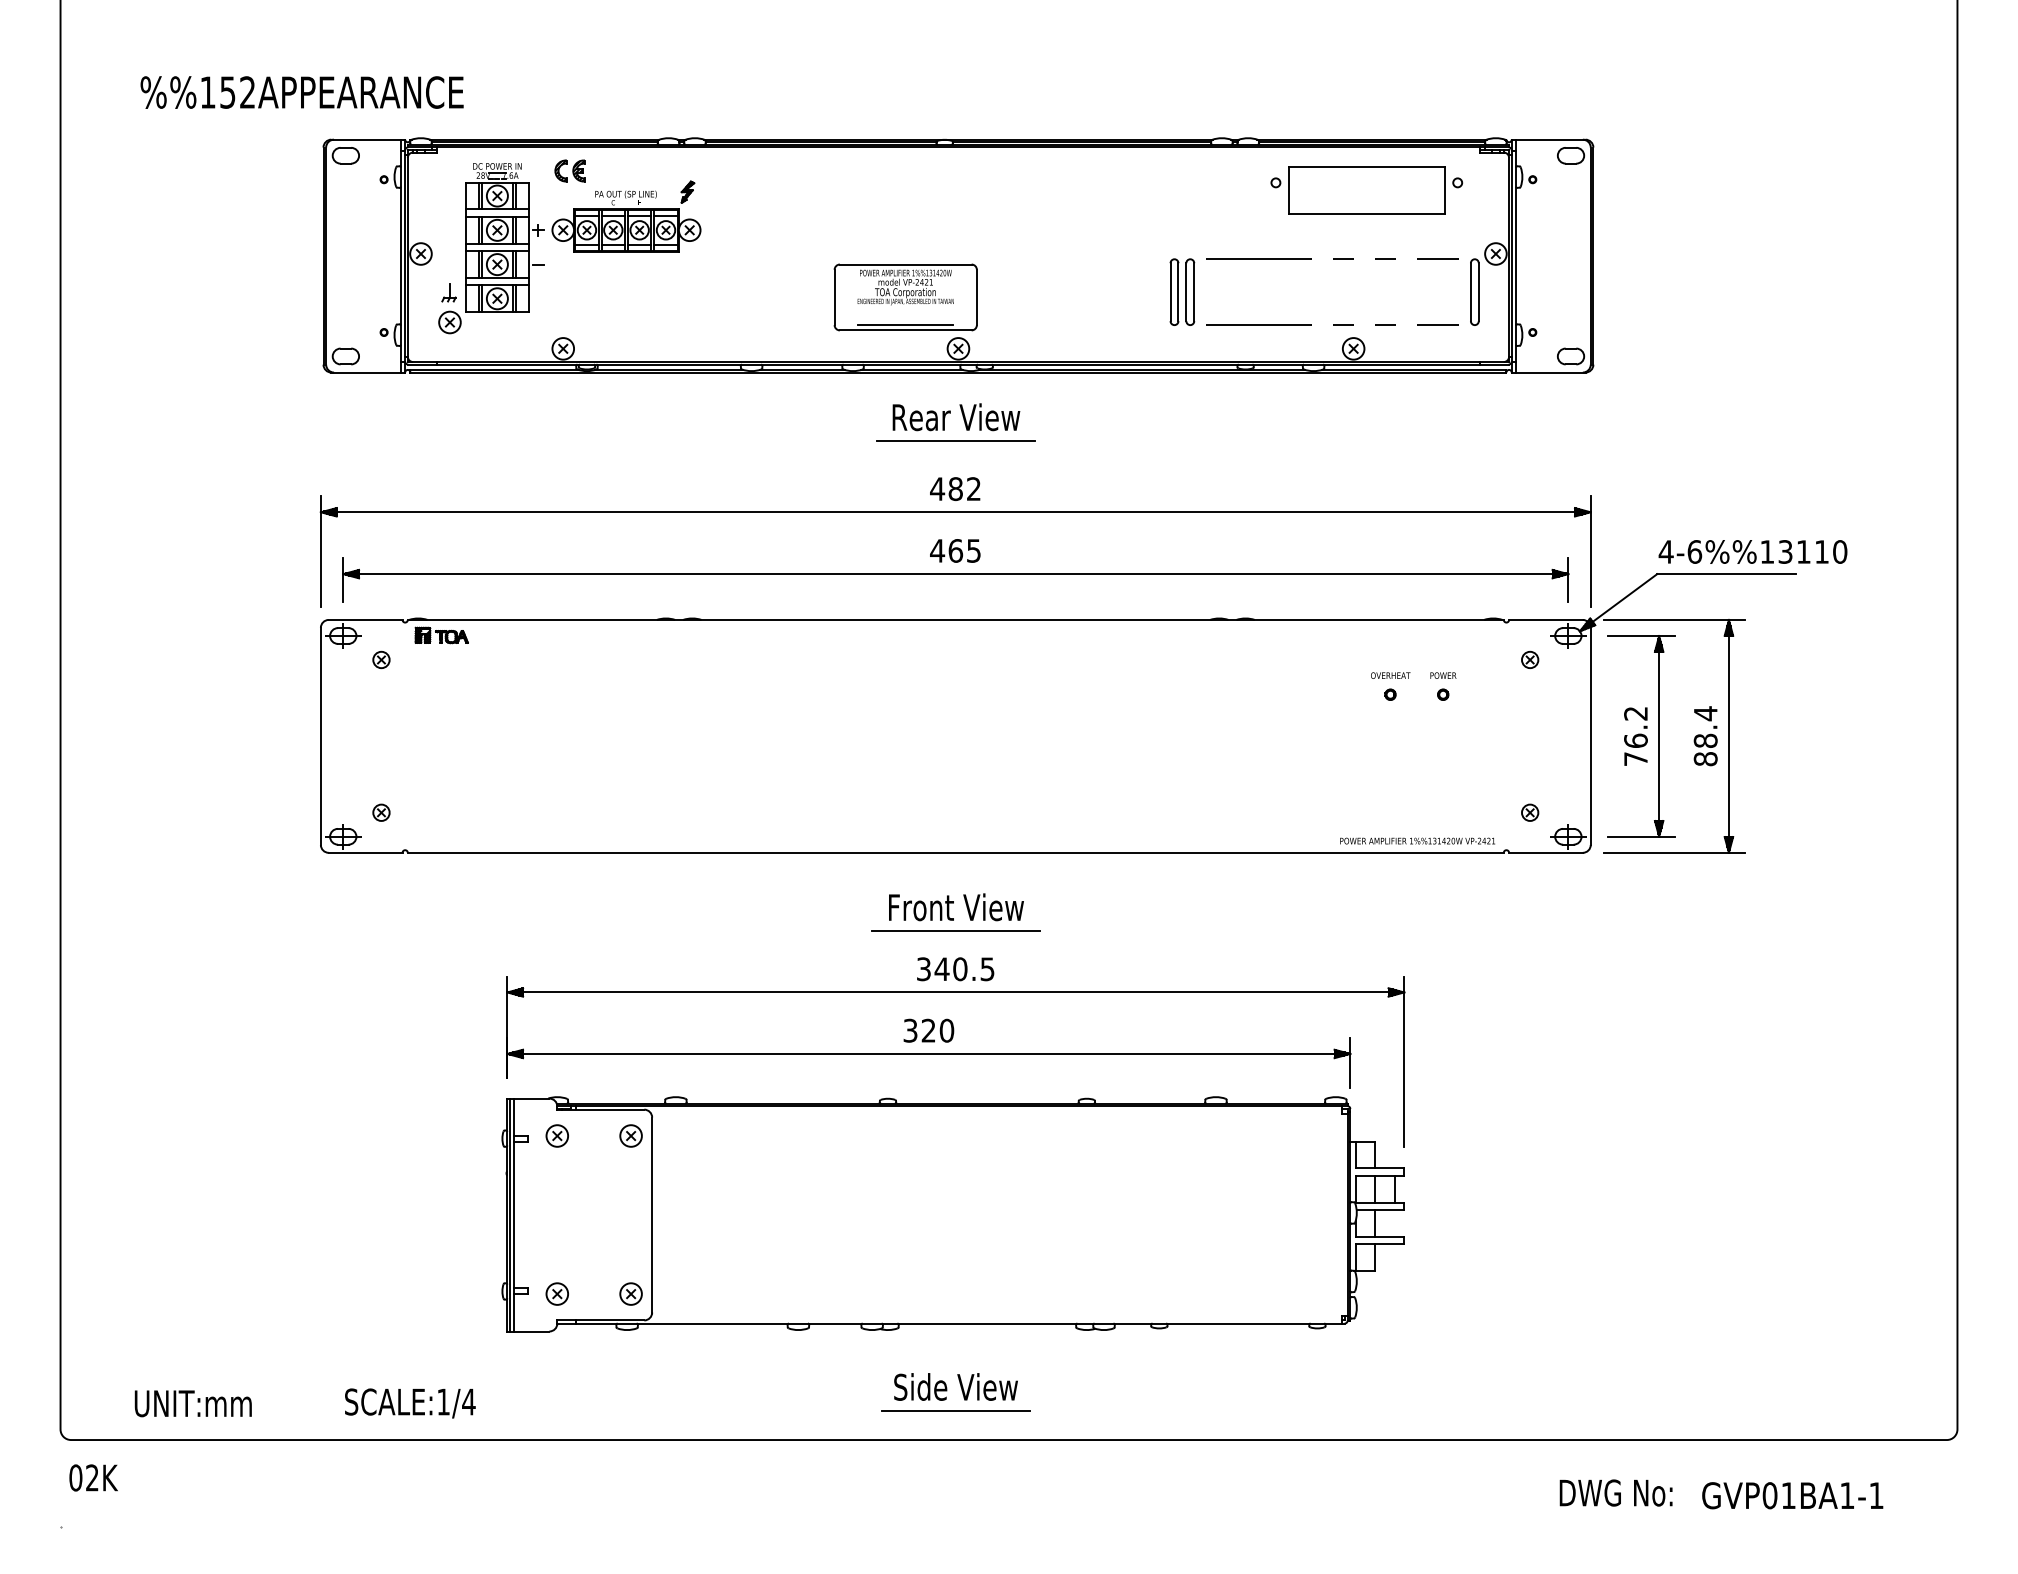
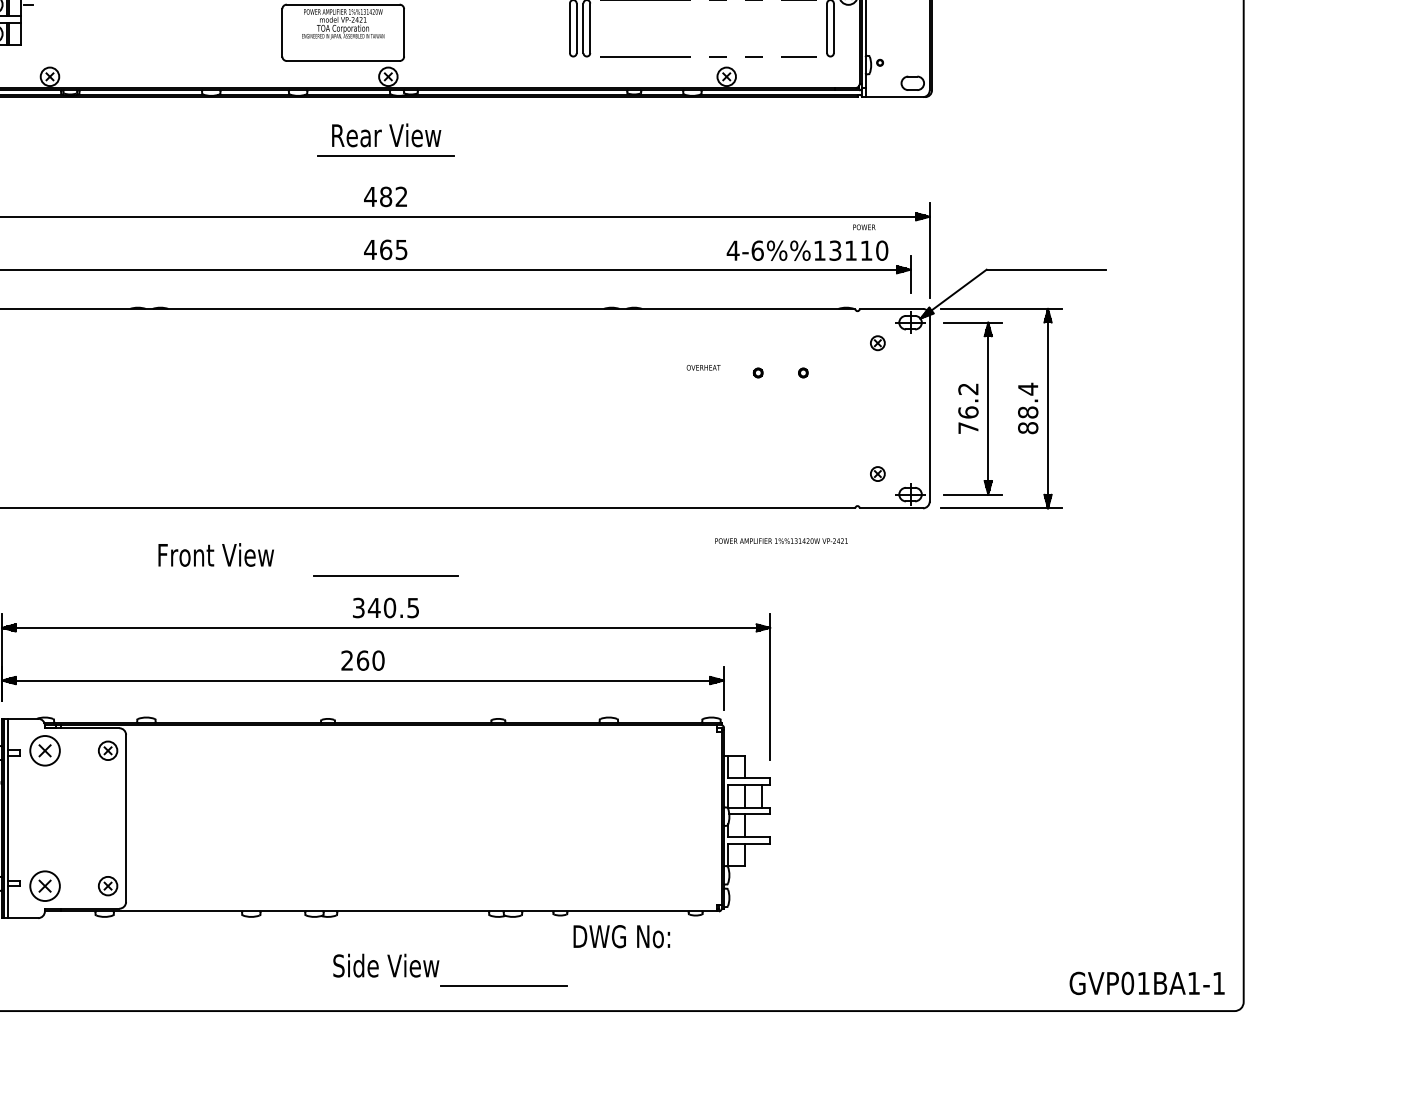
line: (905, 325) -> (343, 56), removed
text: (1752, 551) -> (807, 250), moved
text: (1390, 675) -> (703, 367), moved
text: (1443, 675) -> (864, 227), moved
text: (1417, 840) -> (781, 540), moved
text: (956, 907) -> (216, 555), moved
text: (919, 1030) -> (355, 660), 320 -> 260
part: (556, 1135) -> (44, 750), size x1.6
part: (556, 1293) -> (44, 885), size x1.6
line: (955, 1410) -> (503, 985), moved
text: (1615, 1492) -> (621, 936), moved
text: (1792, 1495) -> (1146, 983), moved

